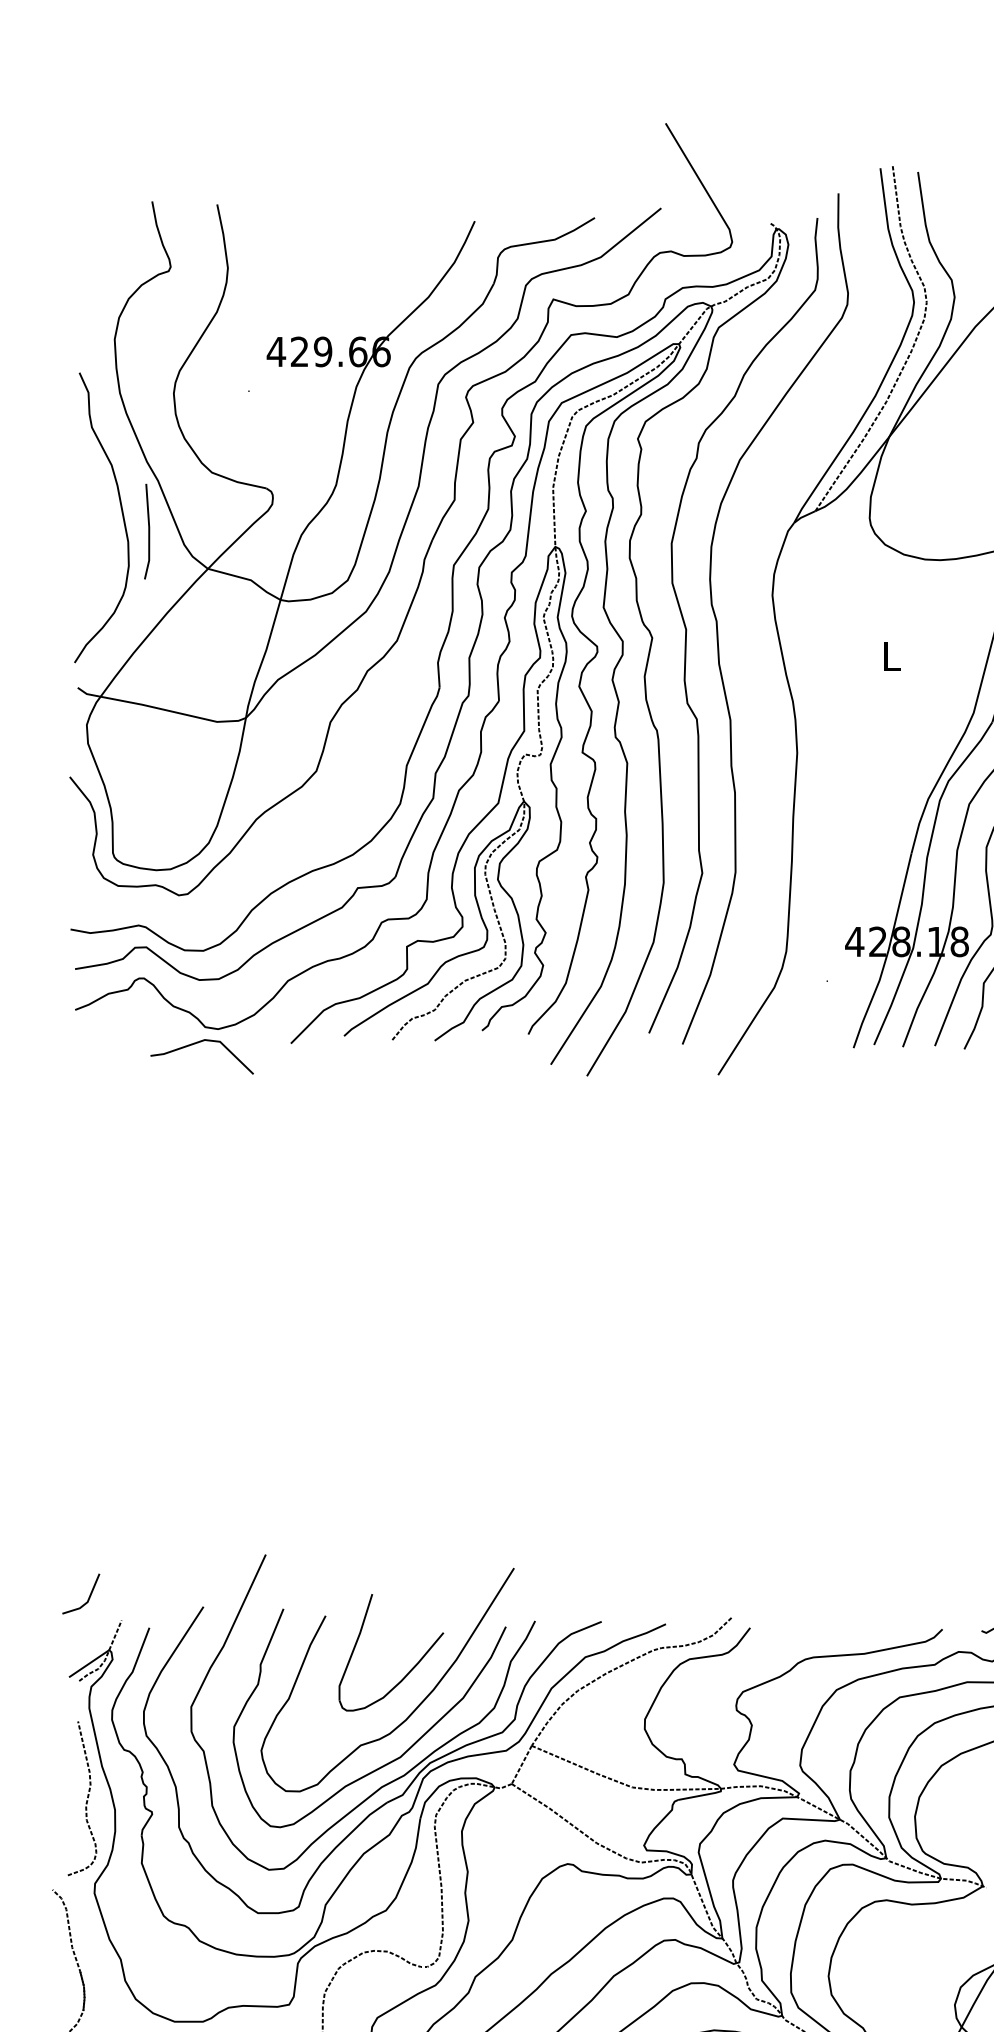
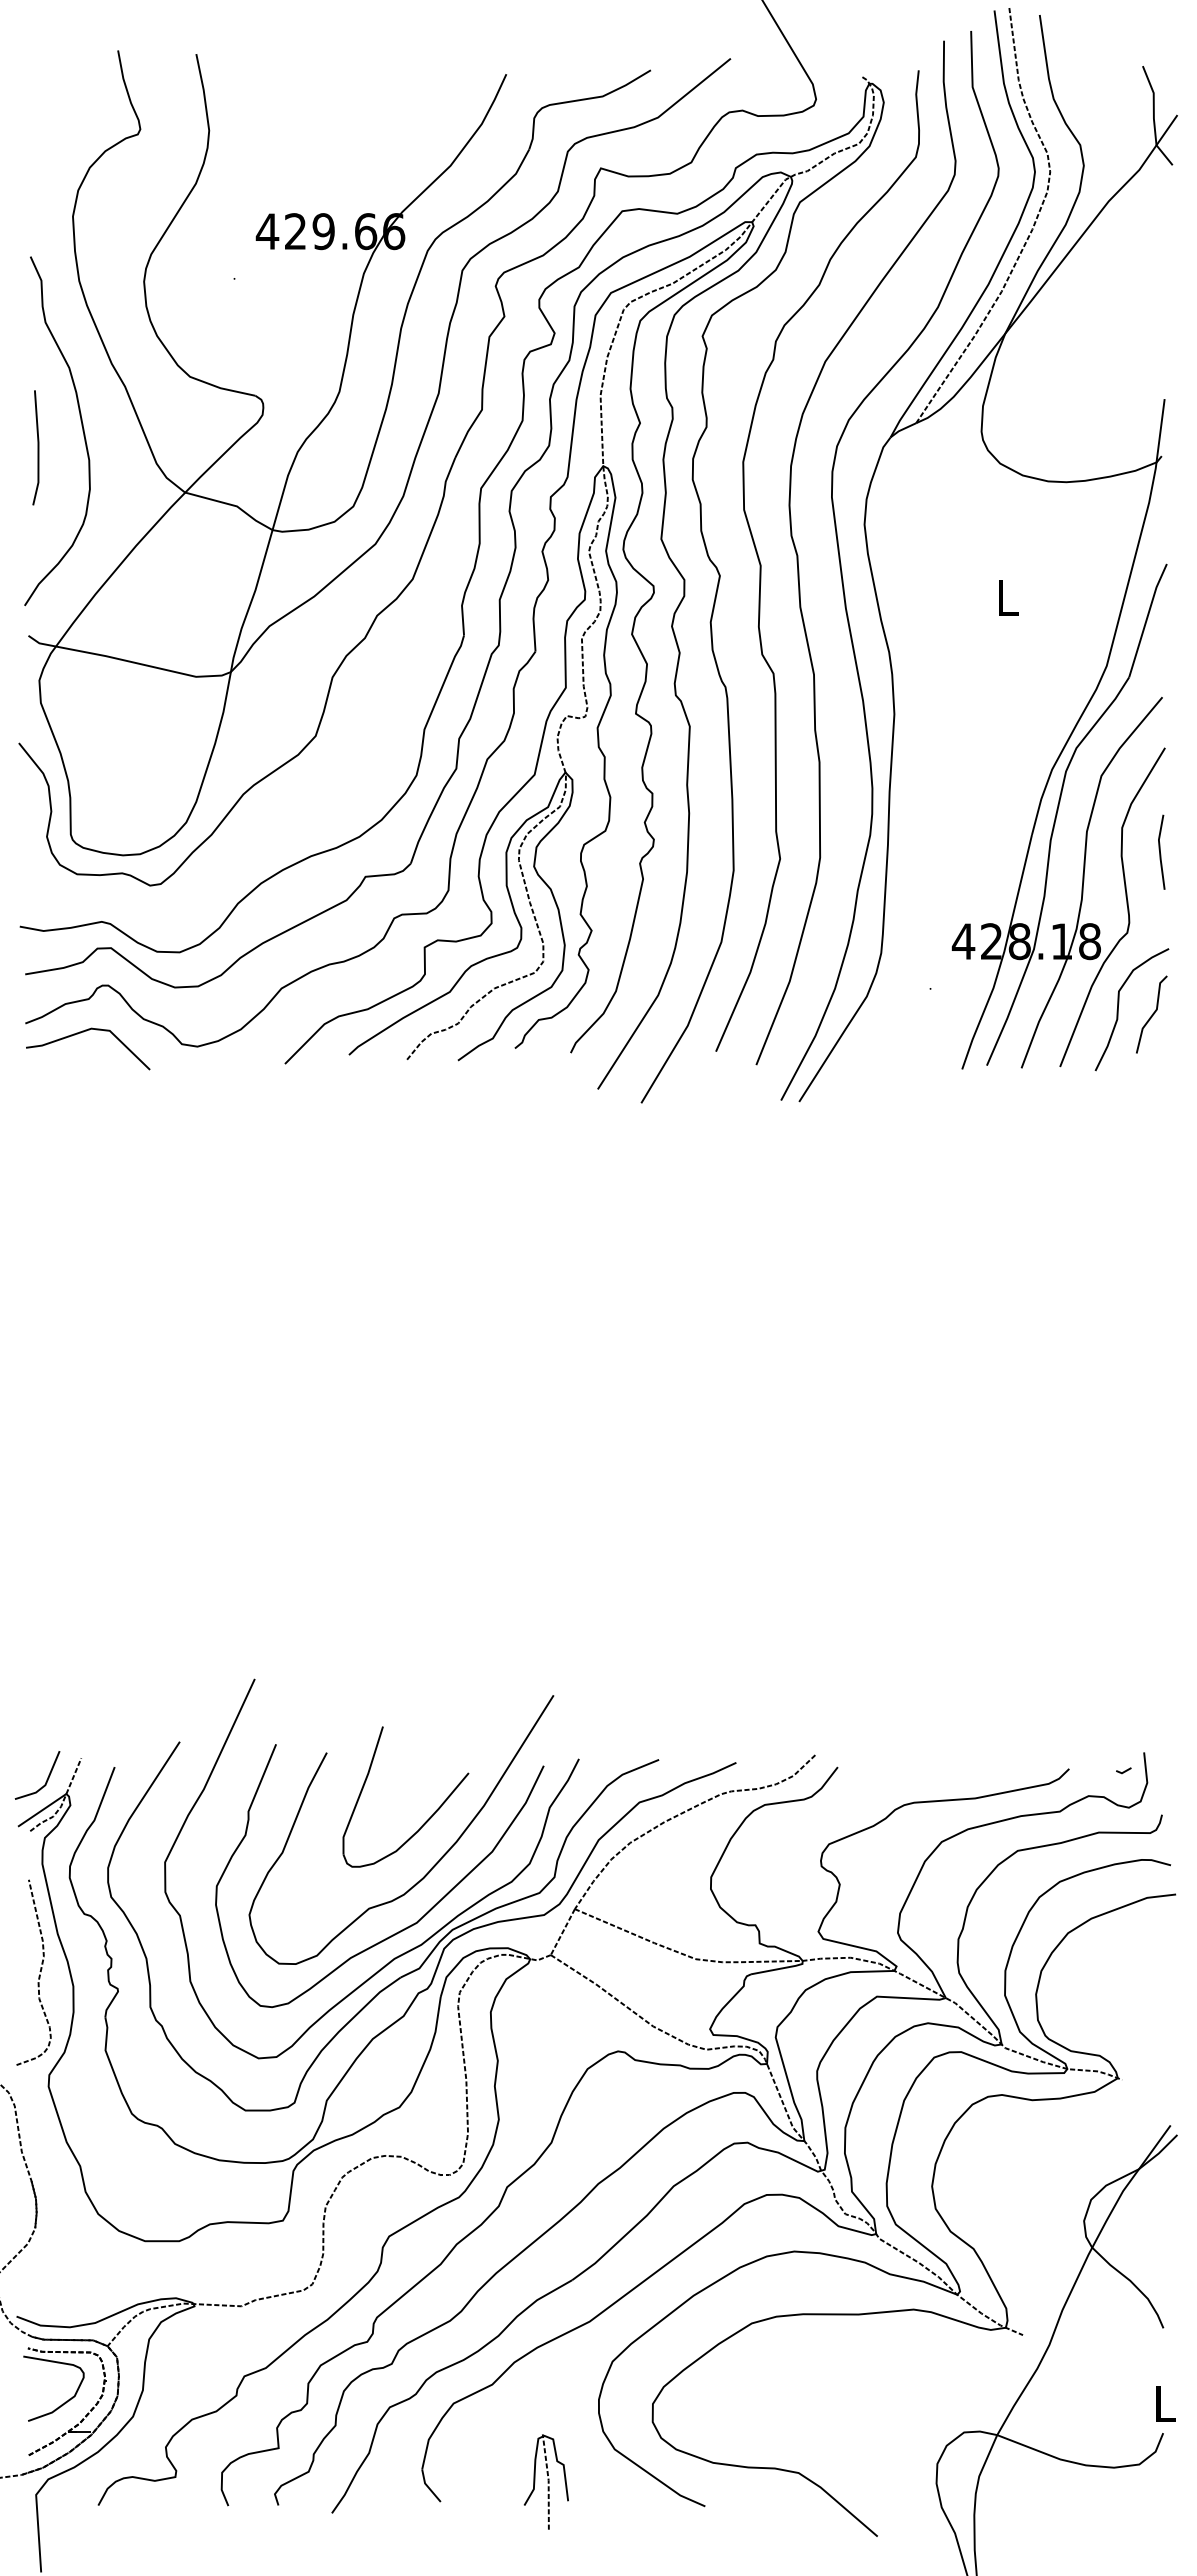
line: (148, 531) -> (37, 447), moved
curve: (754, 634) -> (842, 571), added
line: (198, 1043) -> (83, 1032), moved
line: (88, 1597) -> (46, 1779), moved

